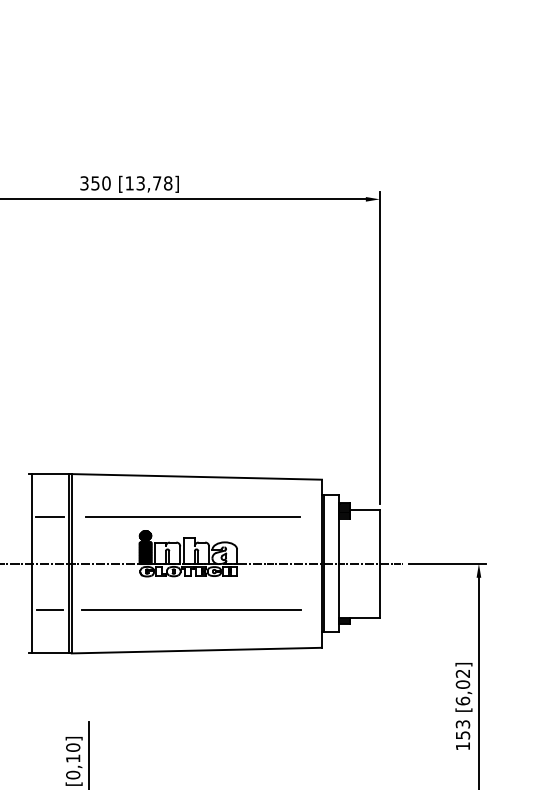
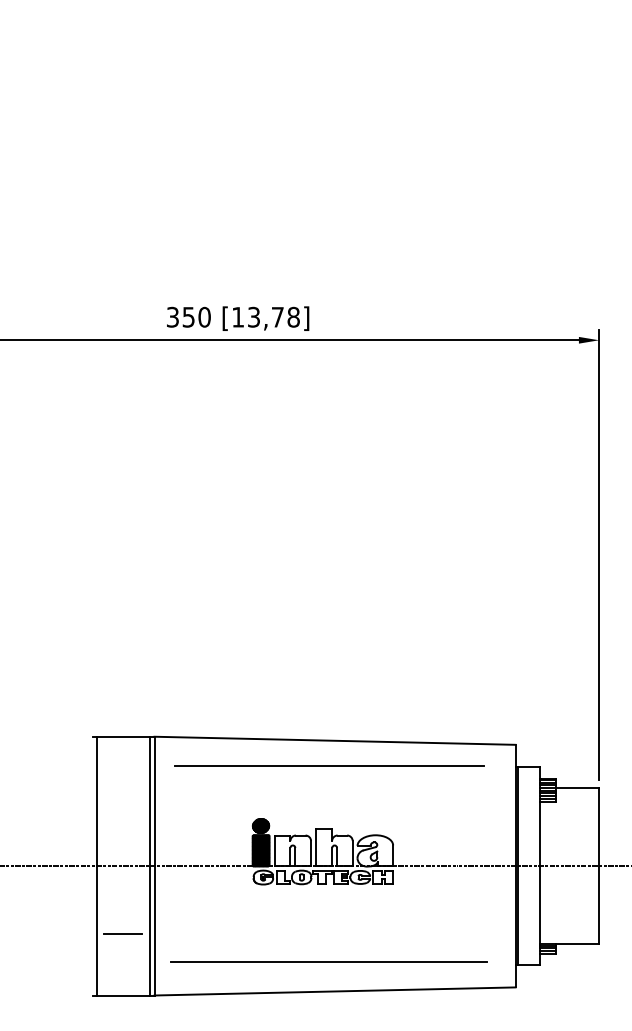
line: (192, 516) -> (328, 764), moved
line: (50, 517) -> (123, 799), removed
line: (191, 609) -> (328, 960), moved

